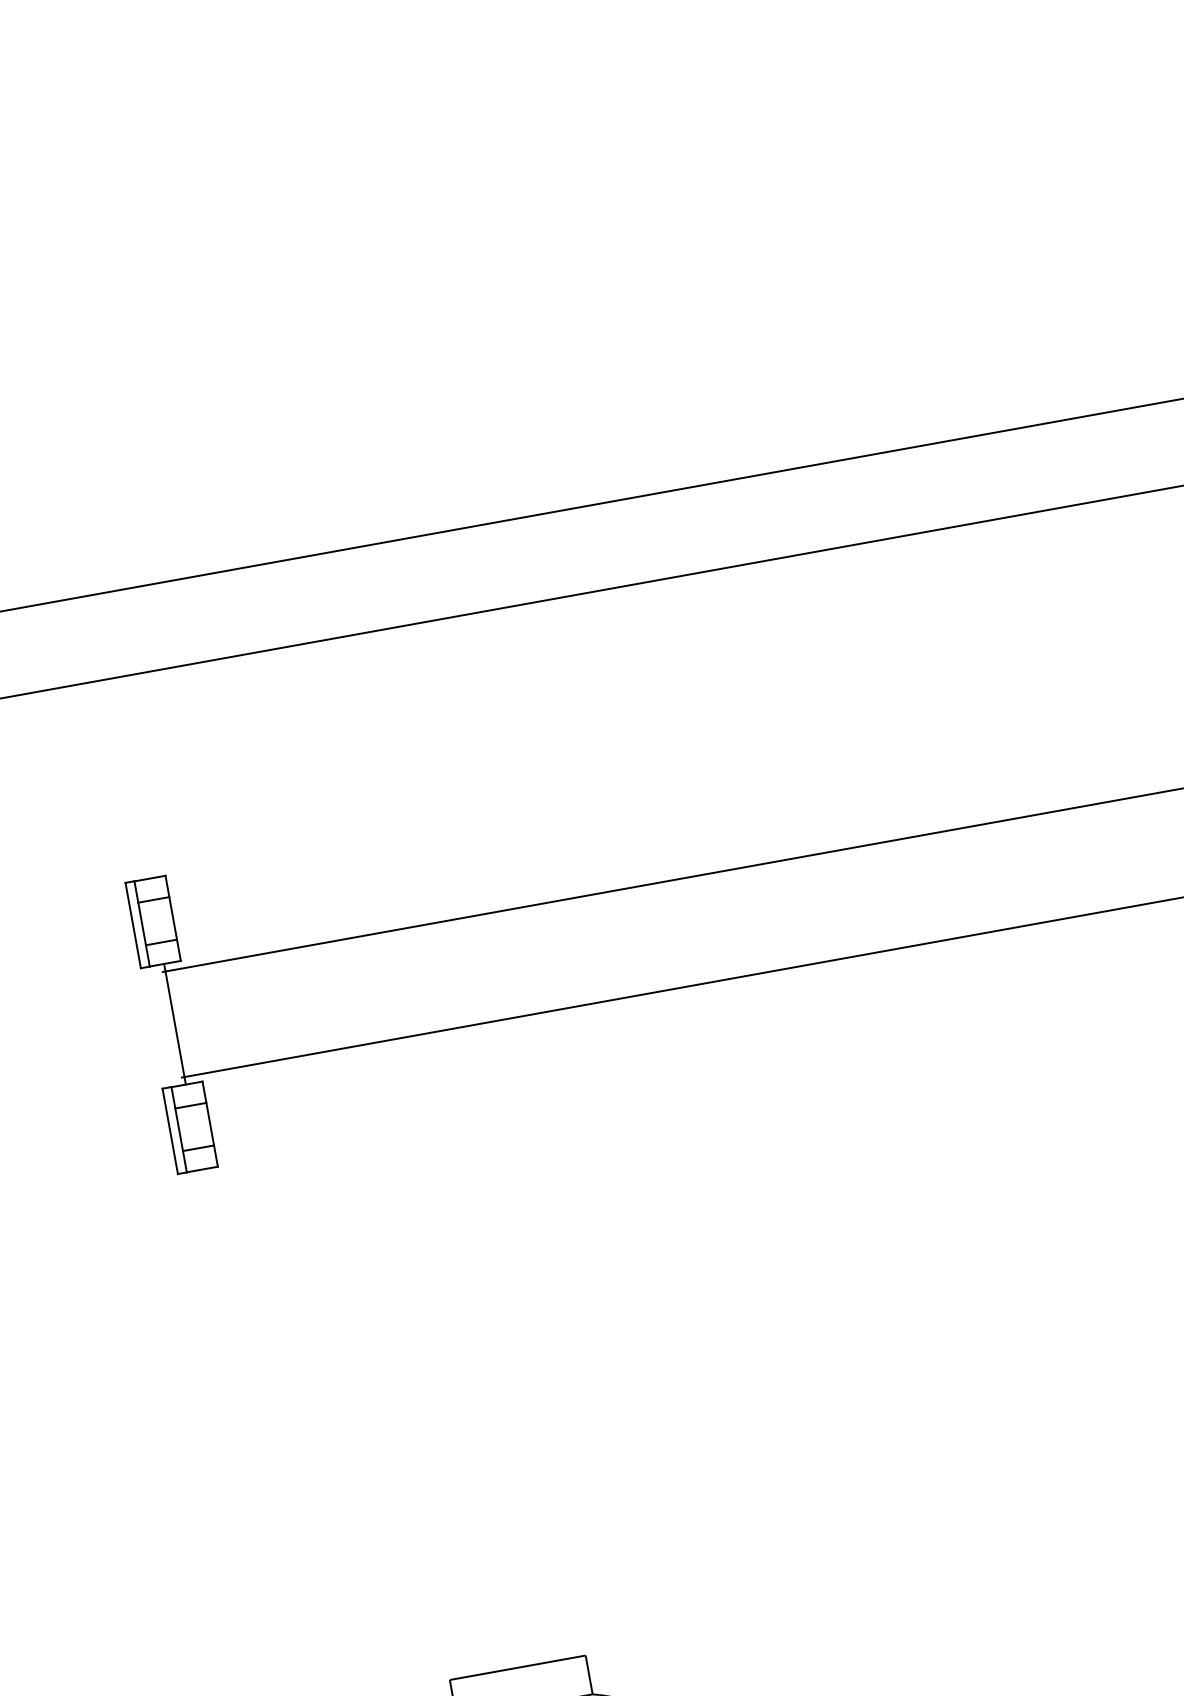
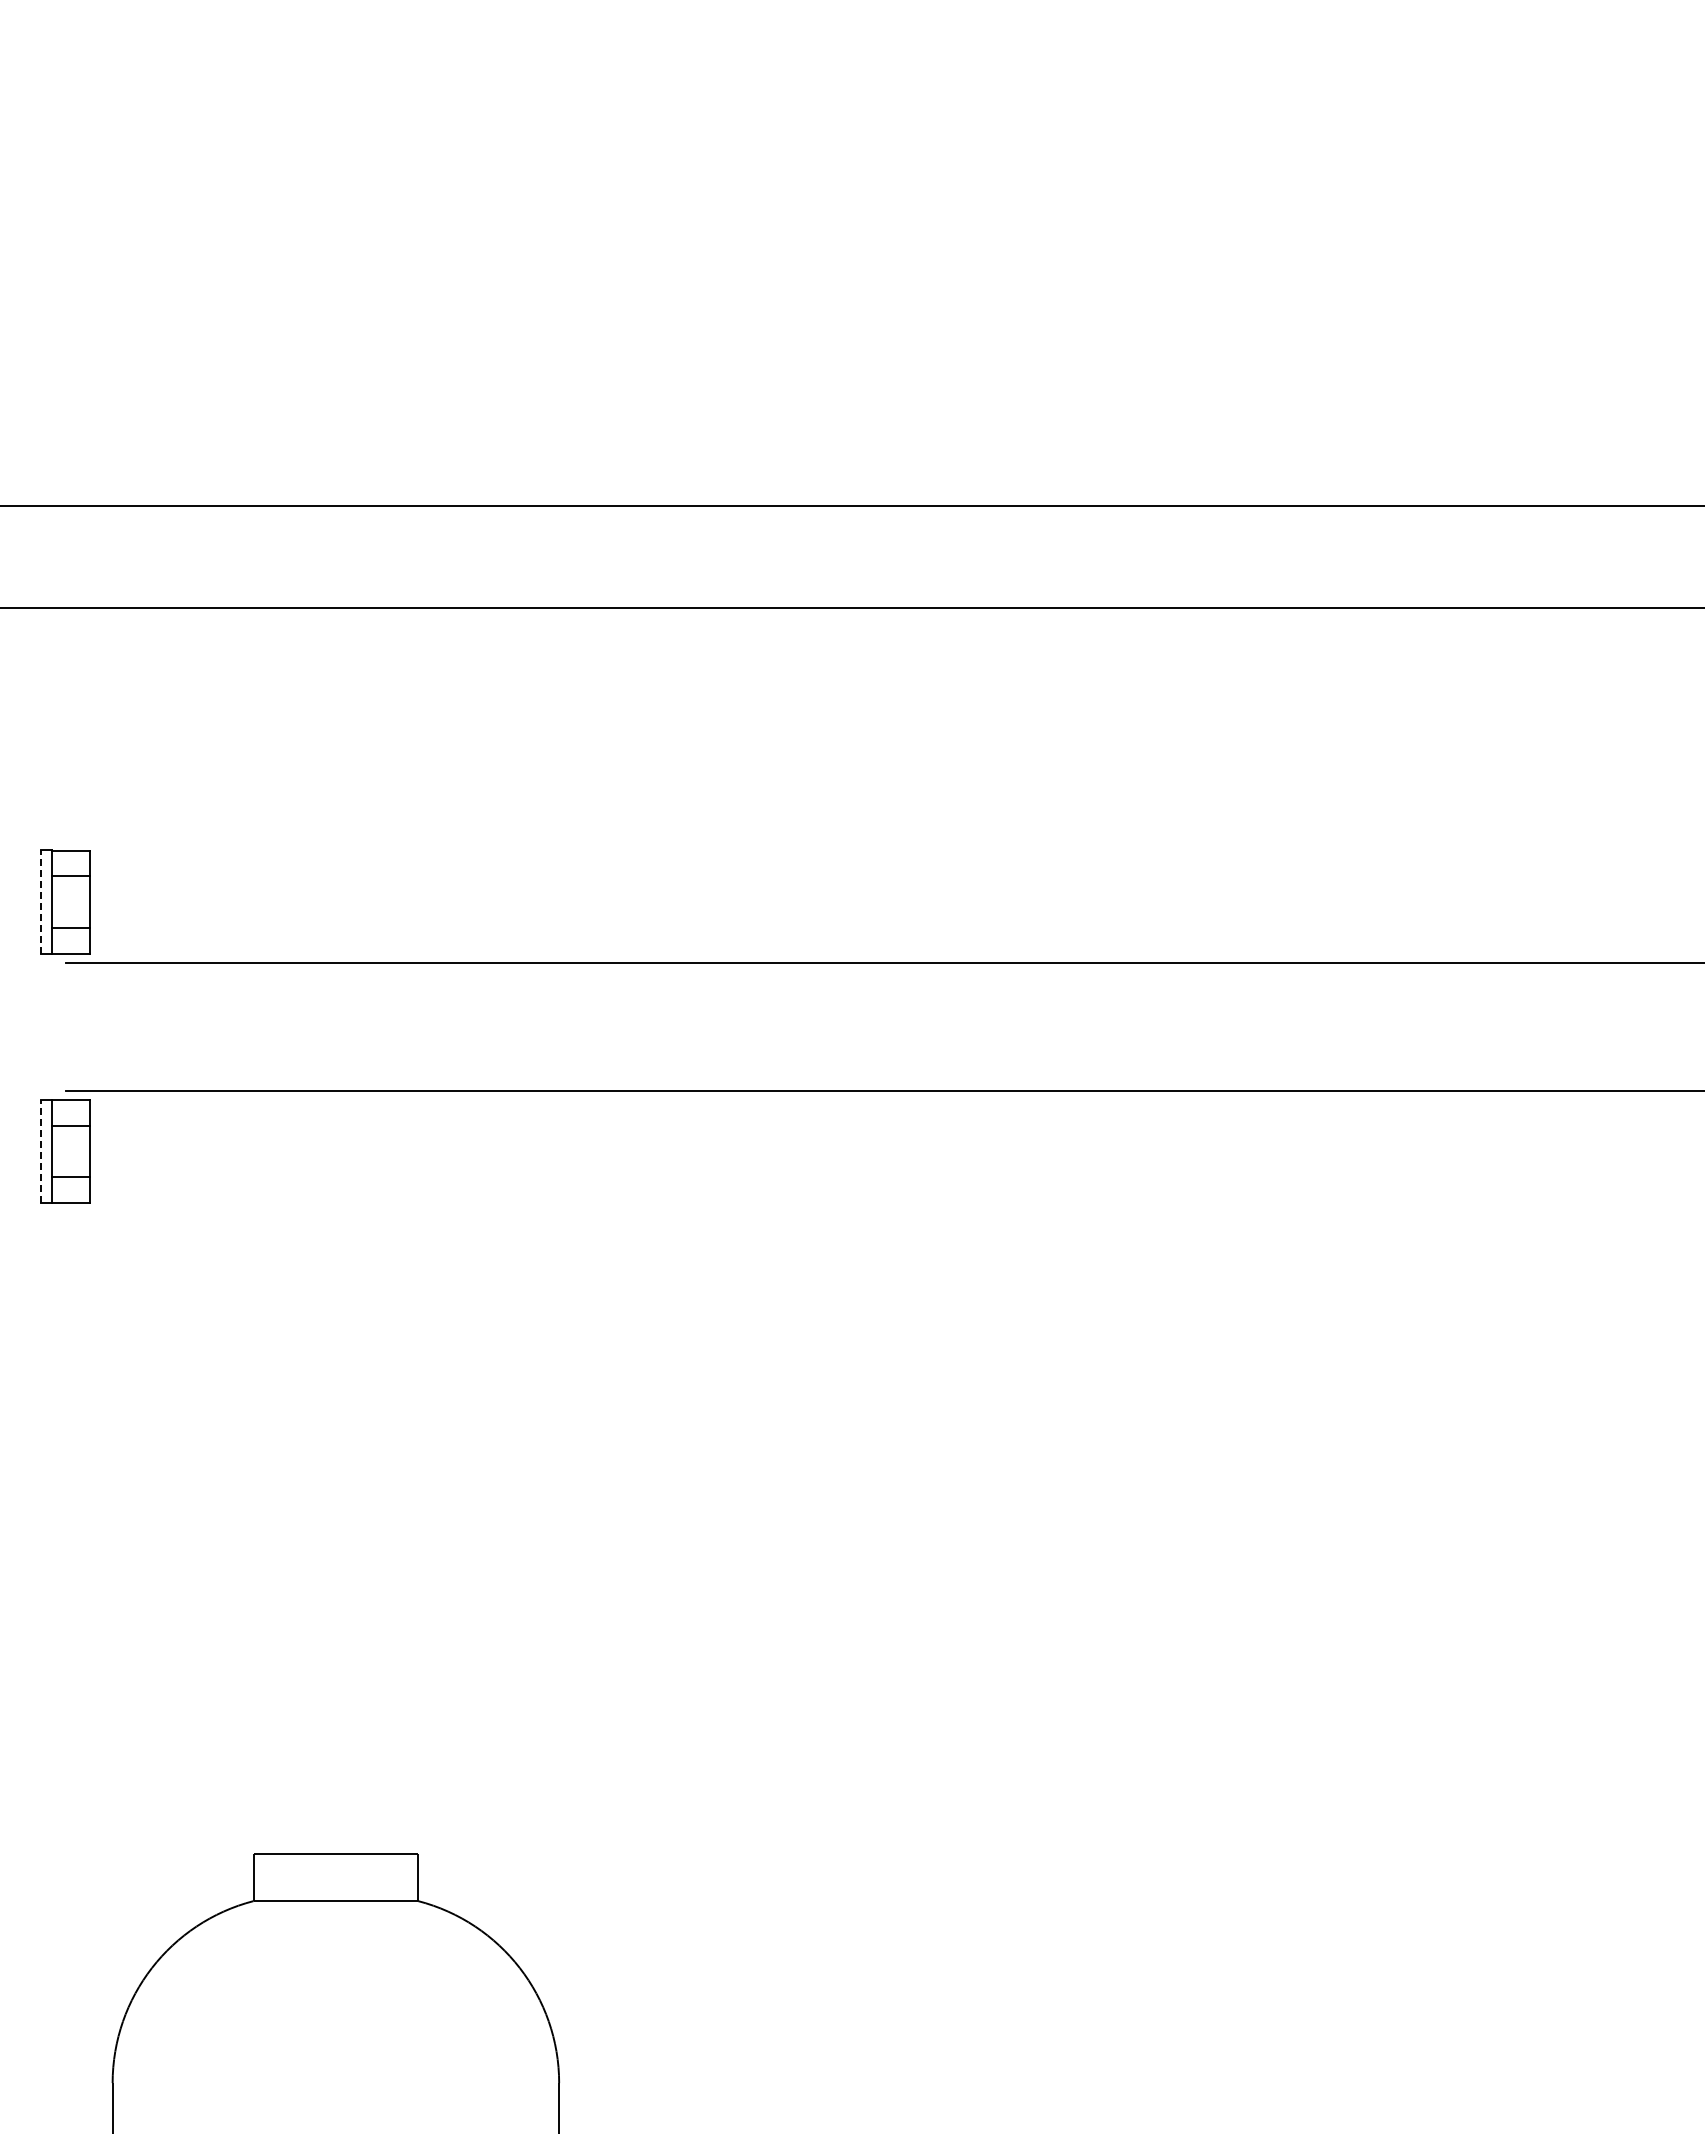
line: (133, 925) -> (41, 902), solid -> dashed
line: (174, 1024) -> (69, 1026), removed
line: (170, 1131) -> (41, 1151), solid -> dashed

